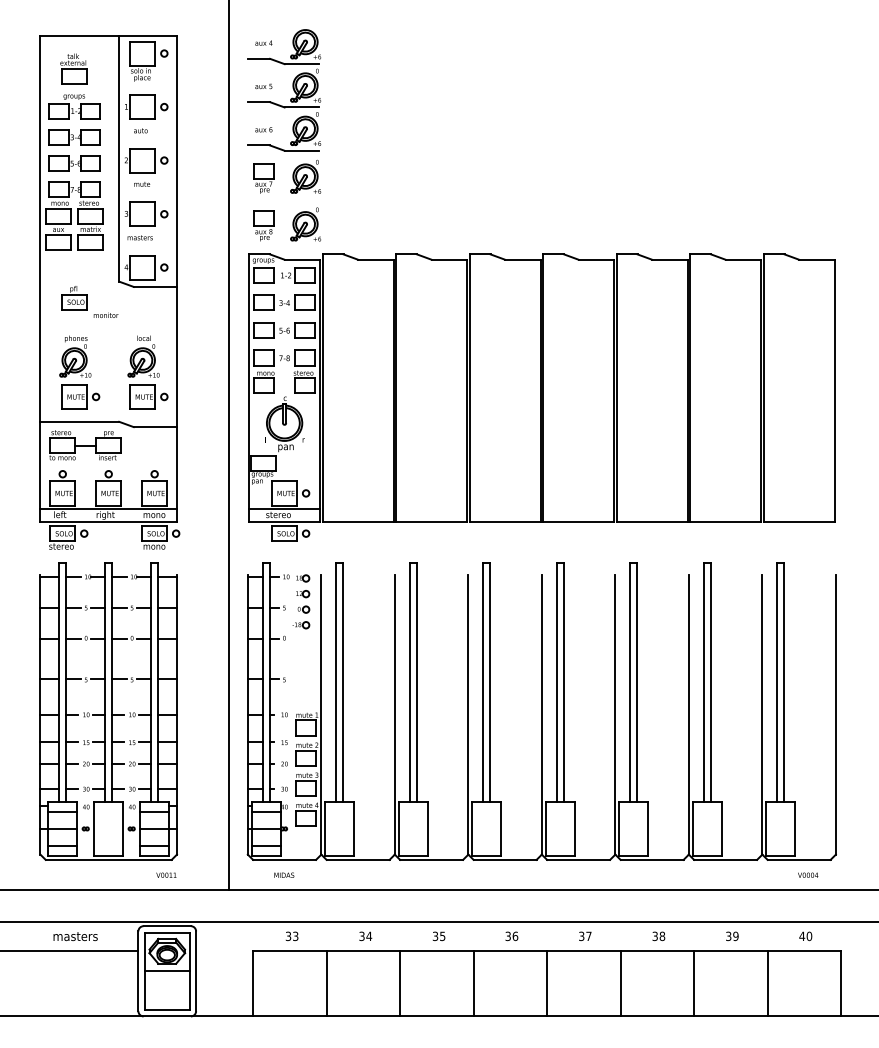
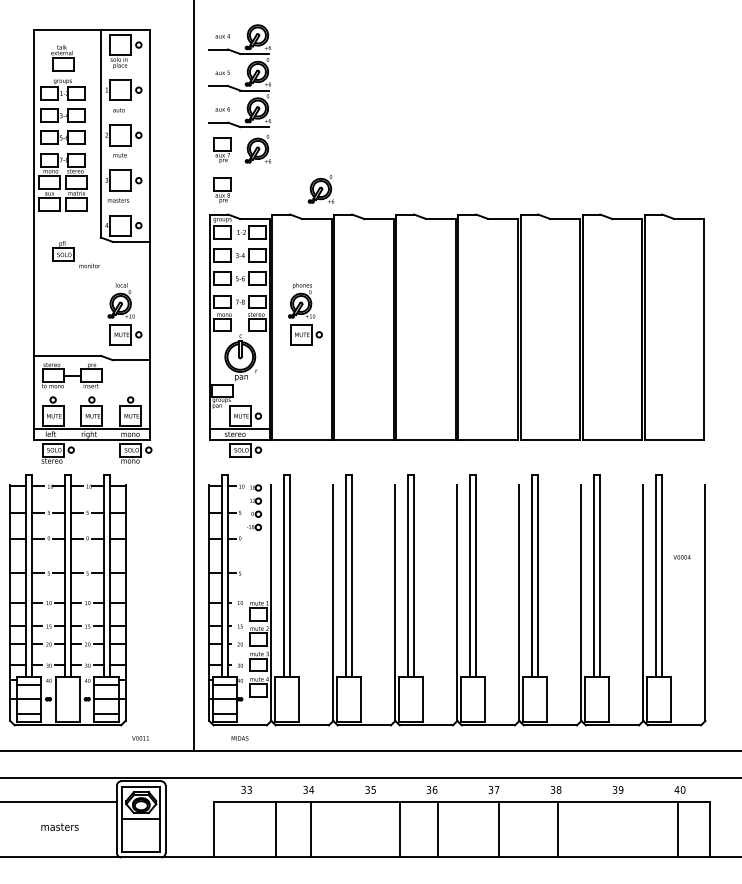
part: (304, 224) -> (320, 189), moved
part: (79, 372) -> (305, 314), moved
part: (108, 711) -> (67, 600), moved
text: (807, 875) -> (681, 557), moved
text: (75, 935) -> (59, 826), moved
line: (399, 983) -> (310, 829), moved
line: (546, 983) -> (437, 829), moved
line: (620, 983) -> (498, 829), moved
line: (693, 983) -> (557, 829), moved
line: (767, 983) -> (677, 829), moved

